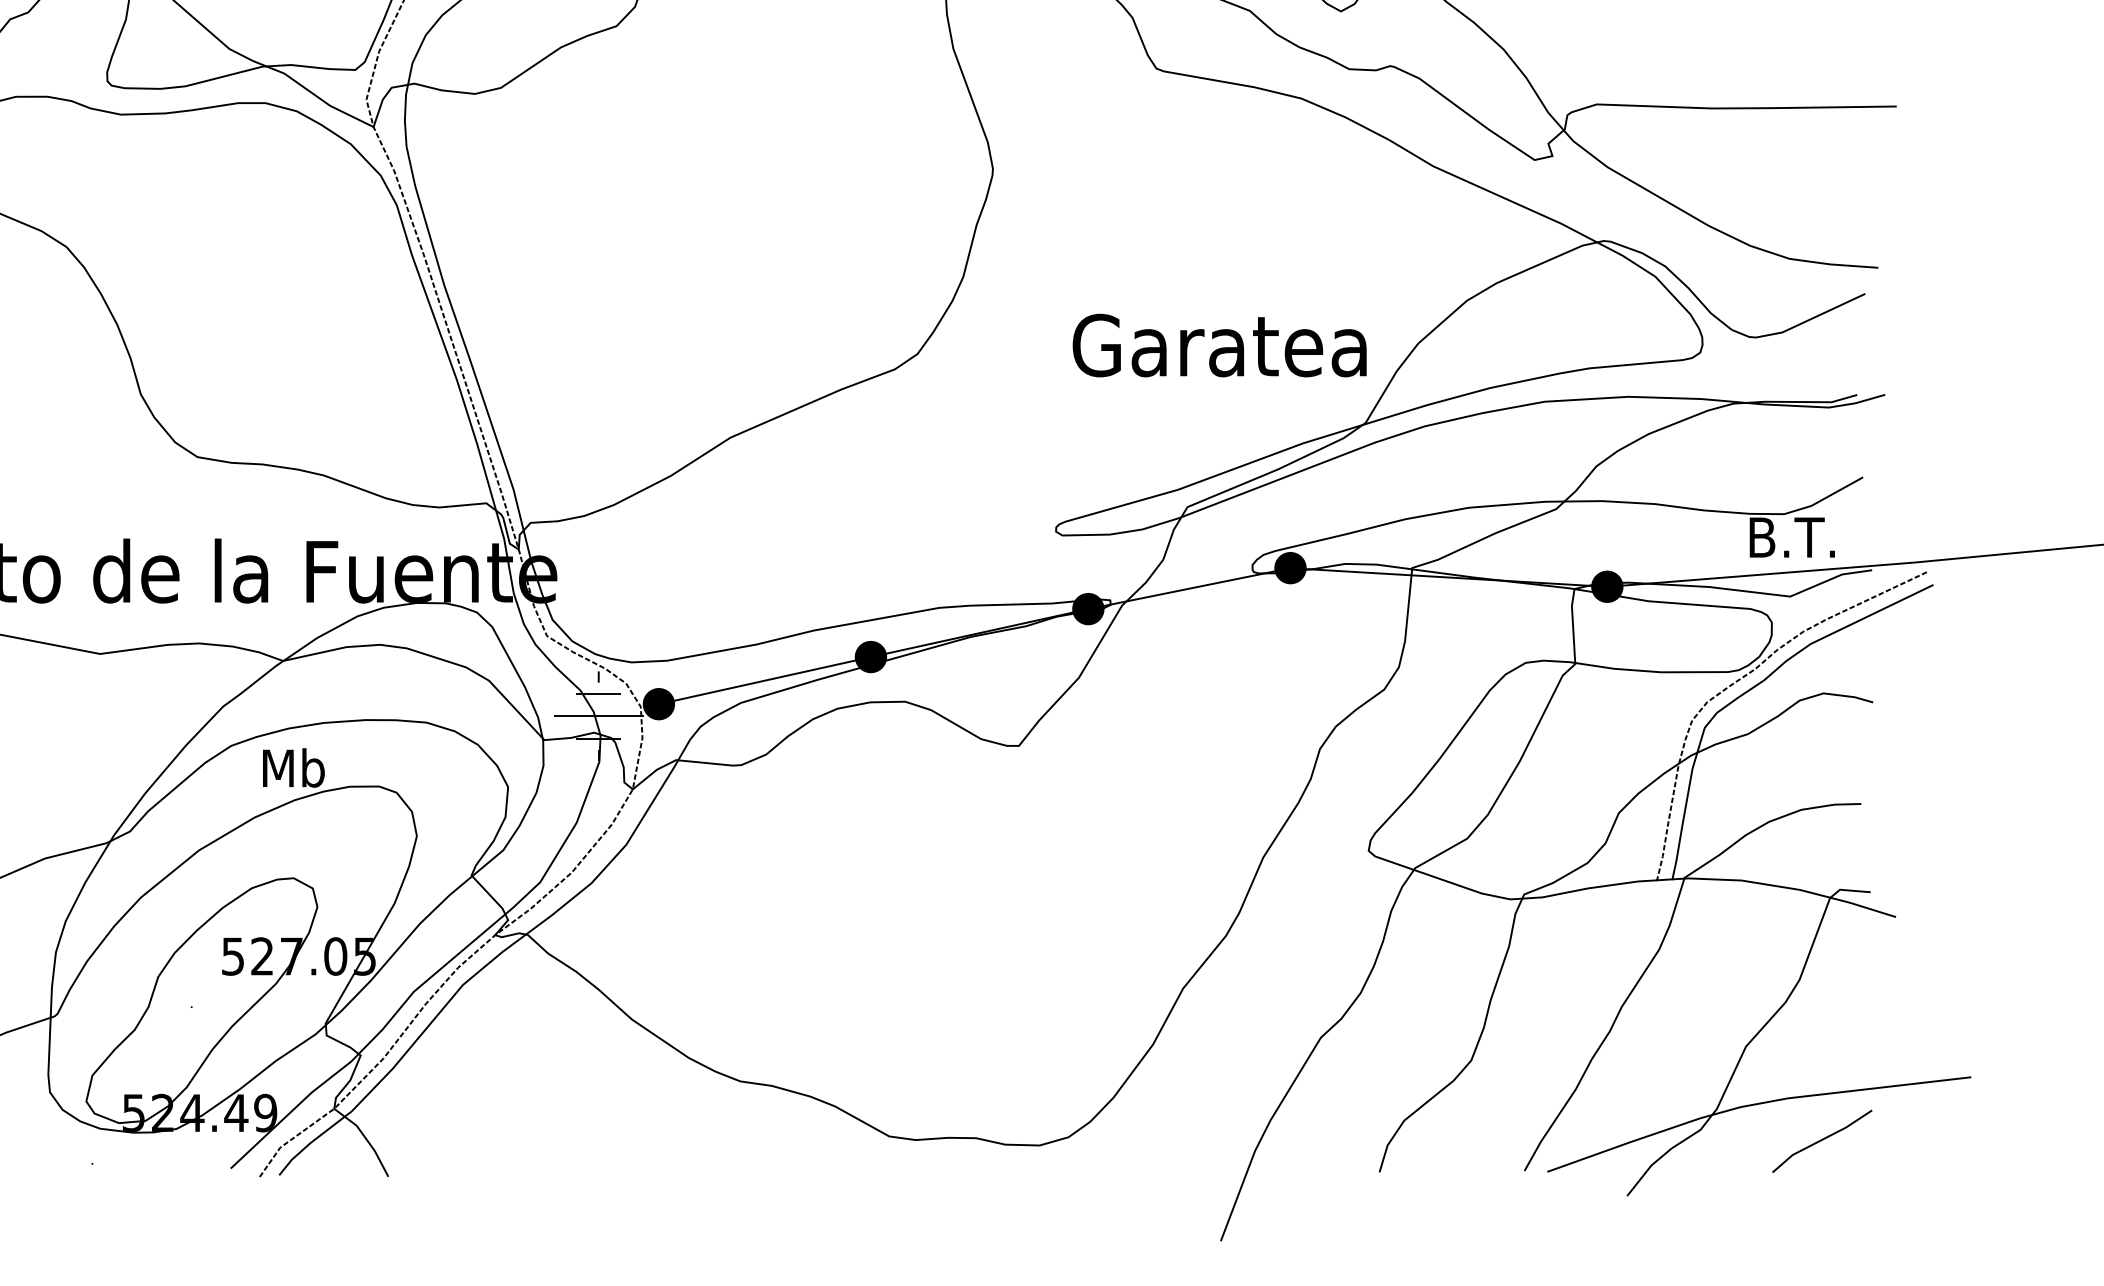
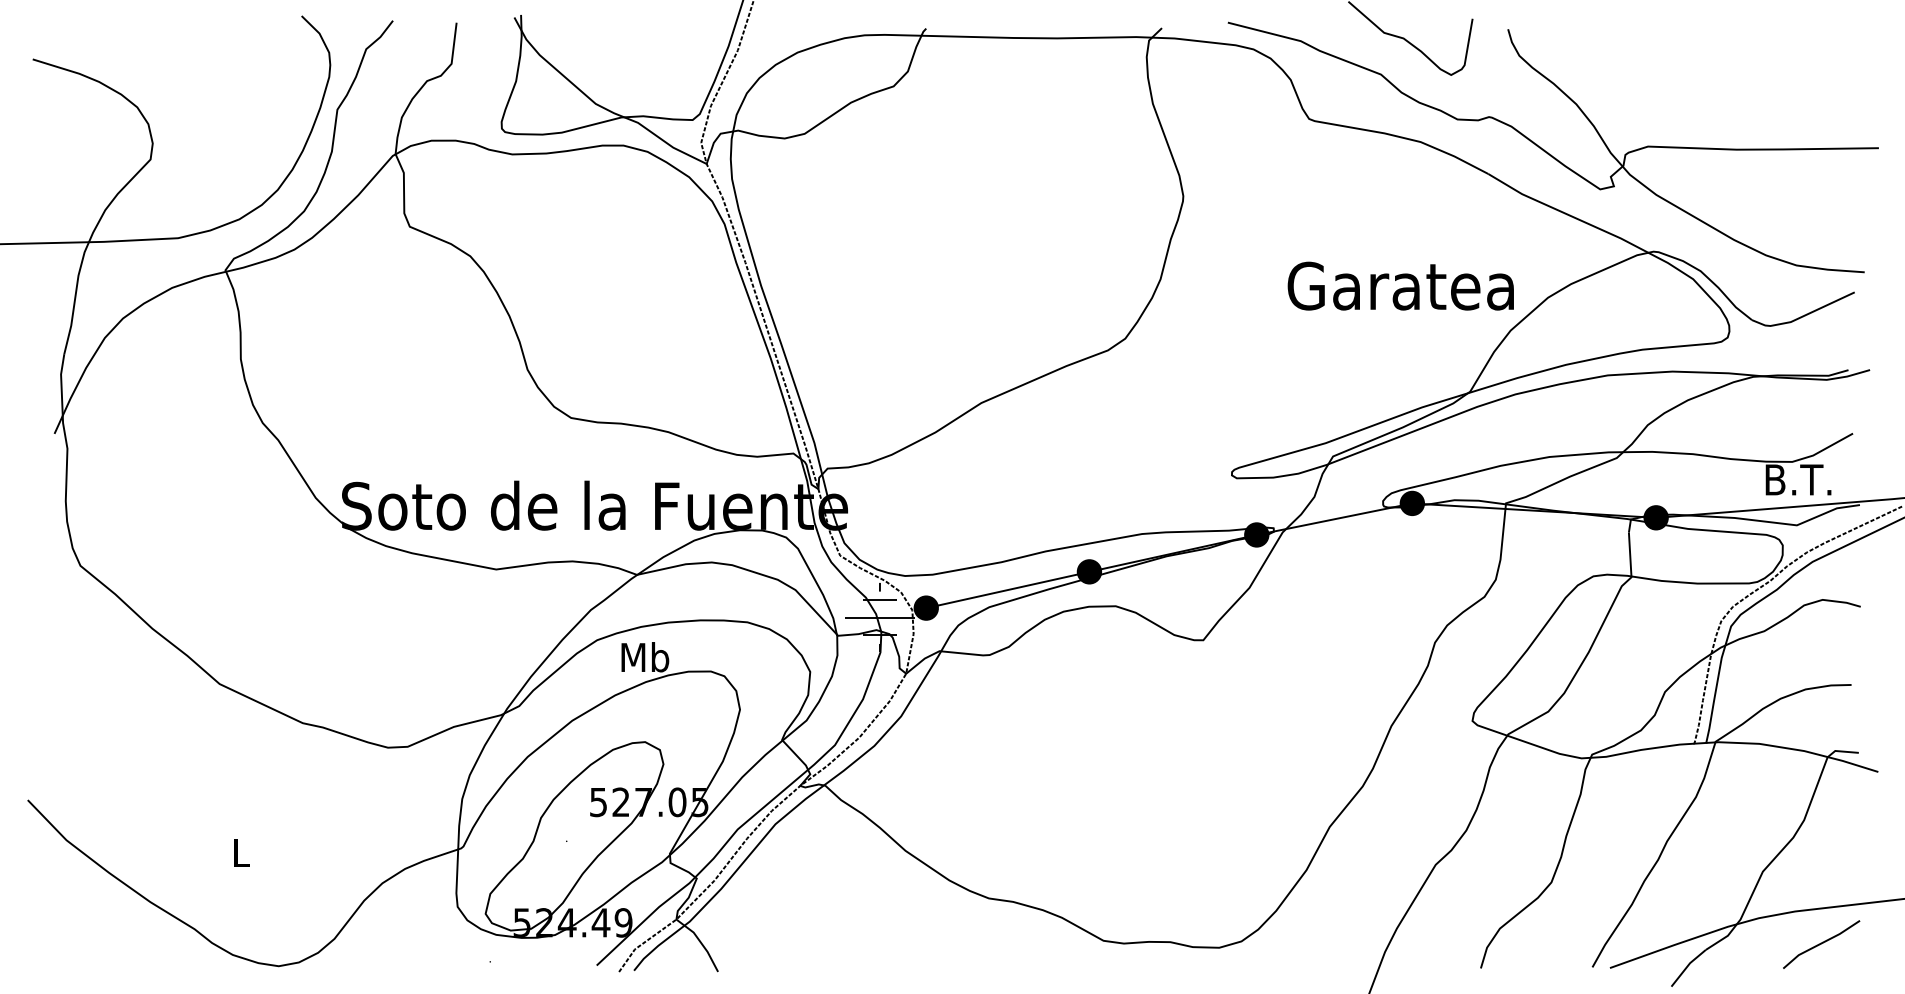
text: (1219, 344) -> (1400, 285), moved

